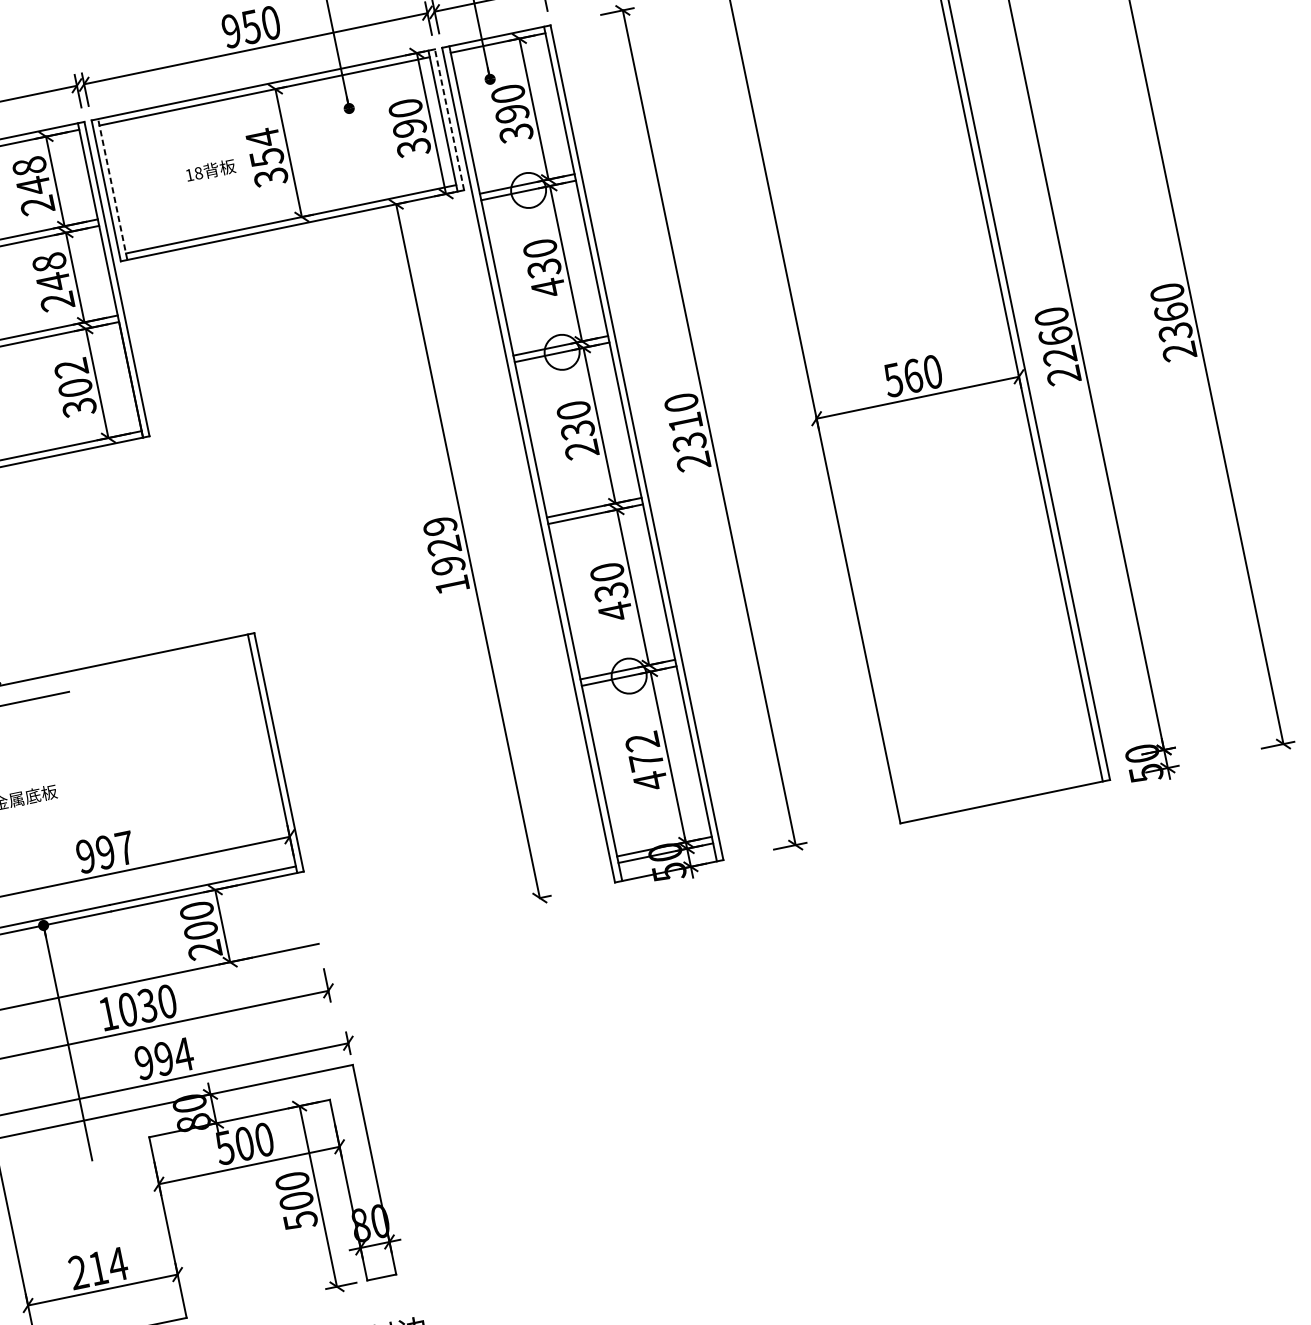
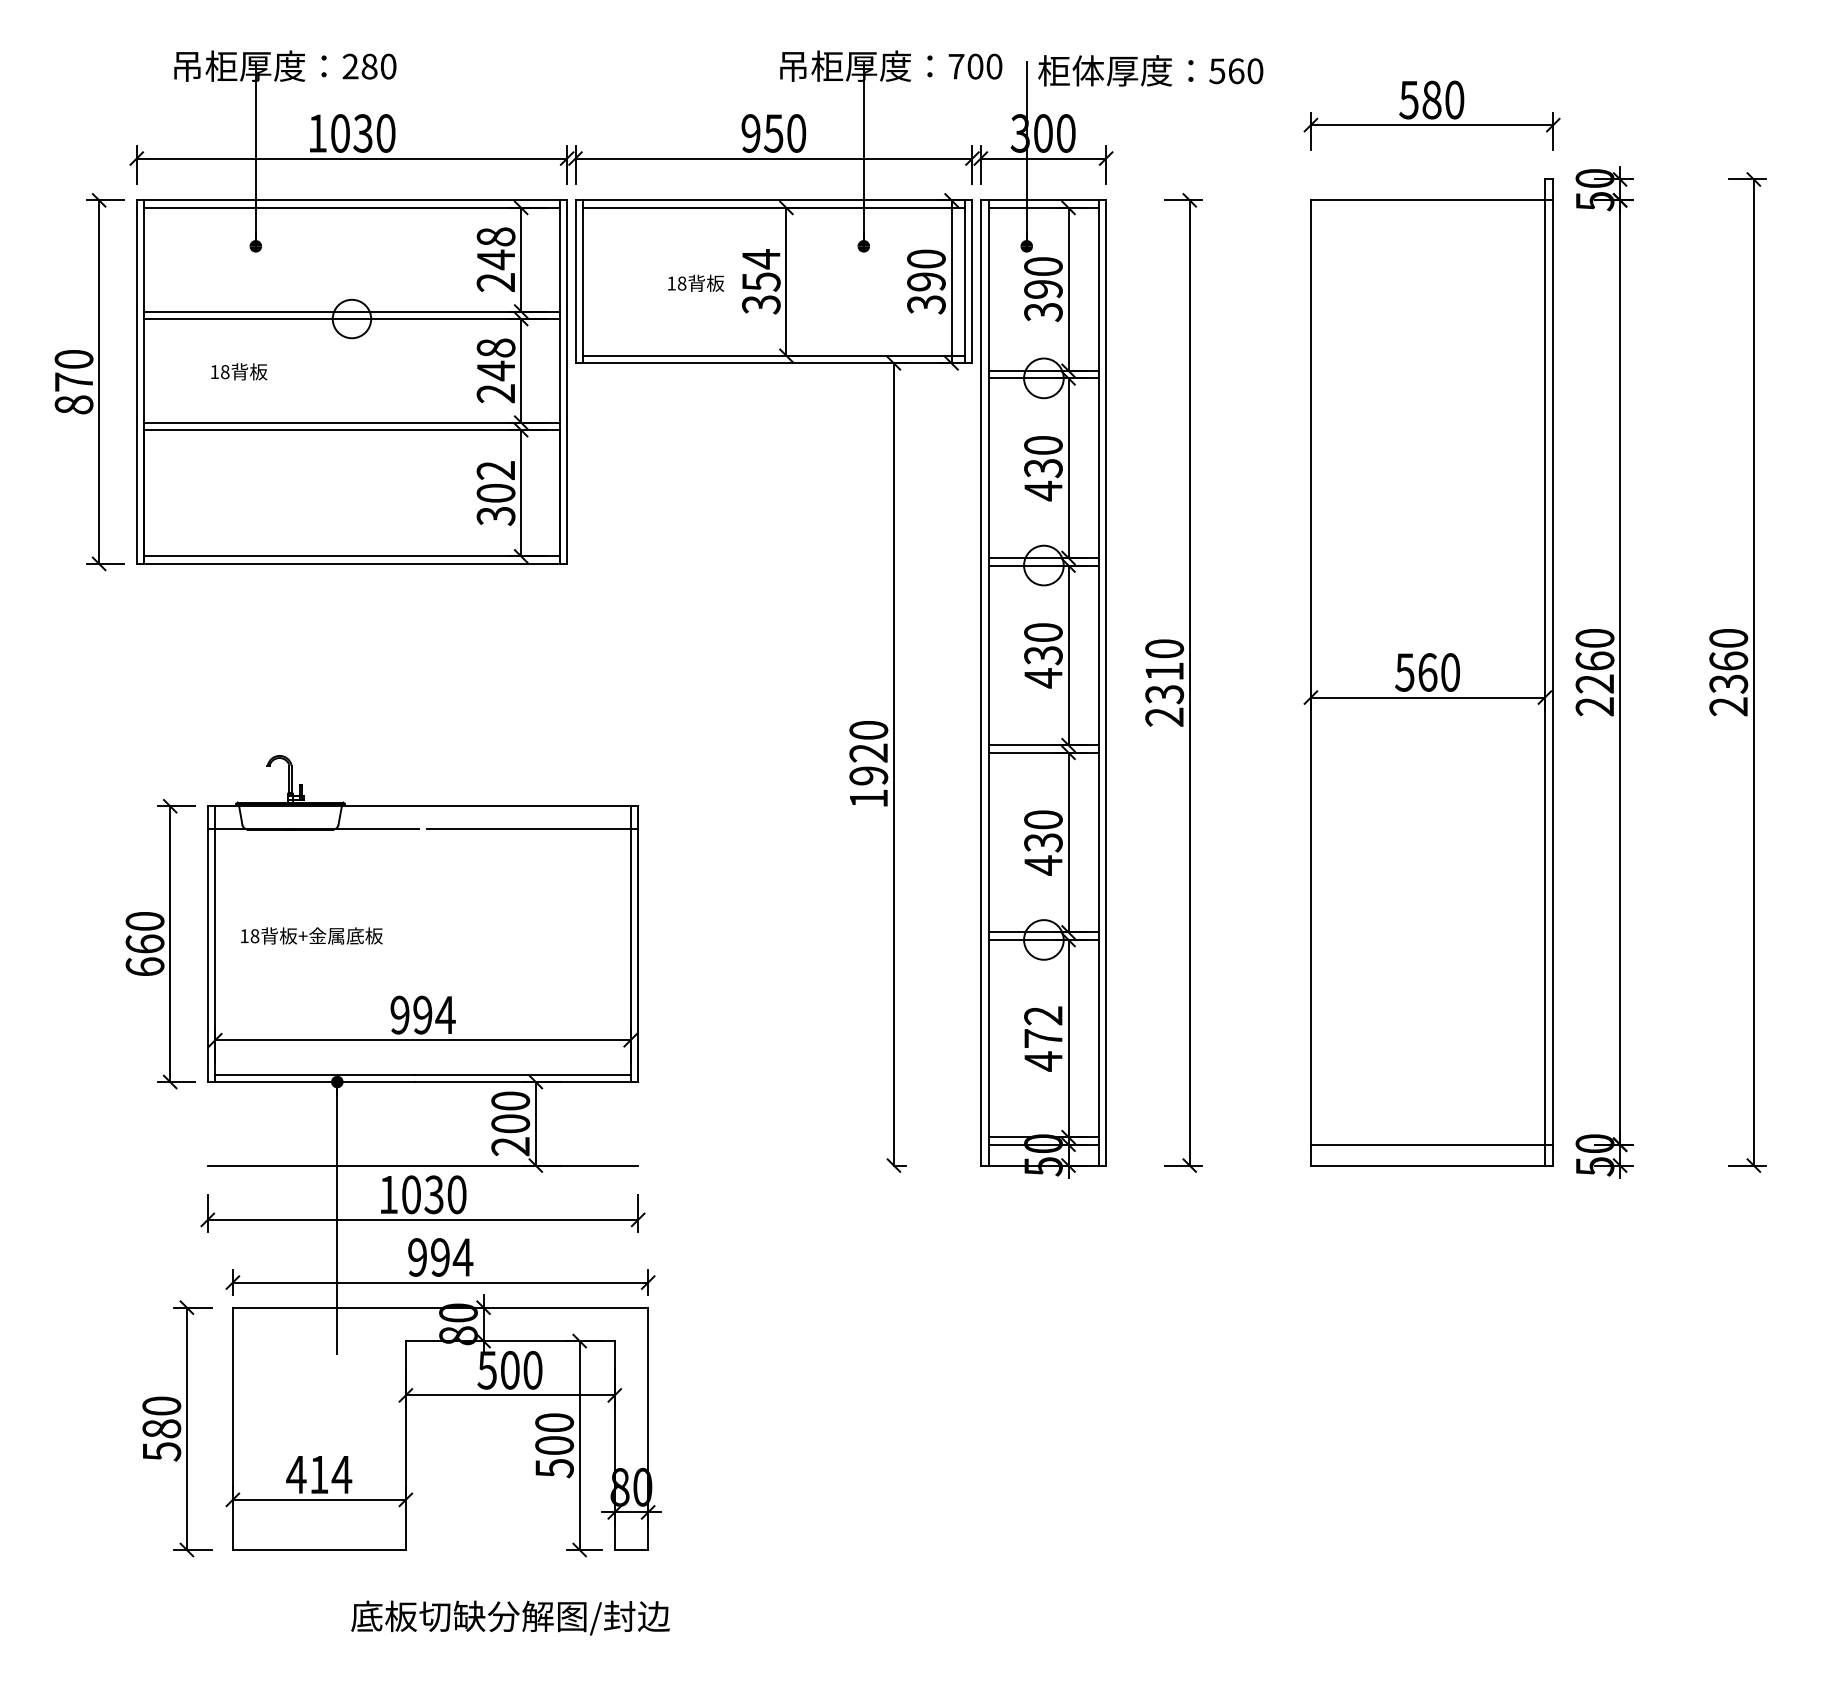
line: (449, 119) -> (972, 281), dashed -> solid
line: (113, 189) -> (583, 281), dashed -> solid
text: (582, 450) -> (1043, 678), 230 -> 430
text: (439, 526) -> (868, 730), 1929 -> 1920
line: (166, 671) -> (532, 828), added
line: (1000, 783) -> (1431, 1144), added
text: (125, 847) -> (445, 1014), 997 -> 994
text: (78, 1272) -> (296, 1474), 214 -> 414

